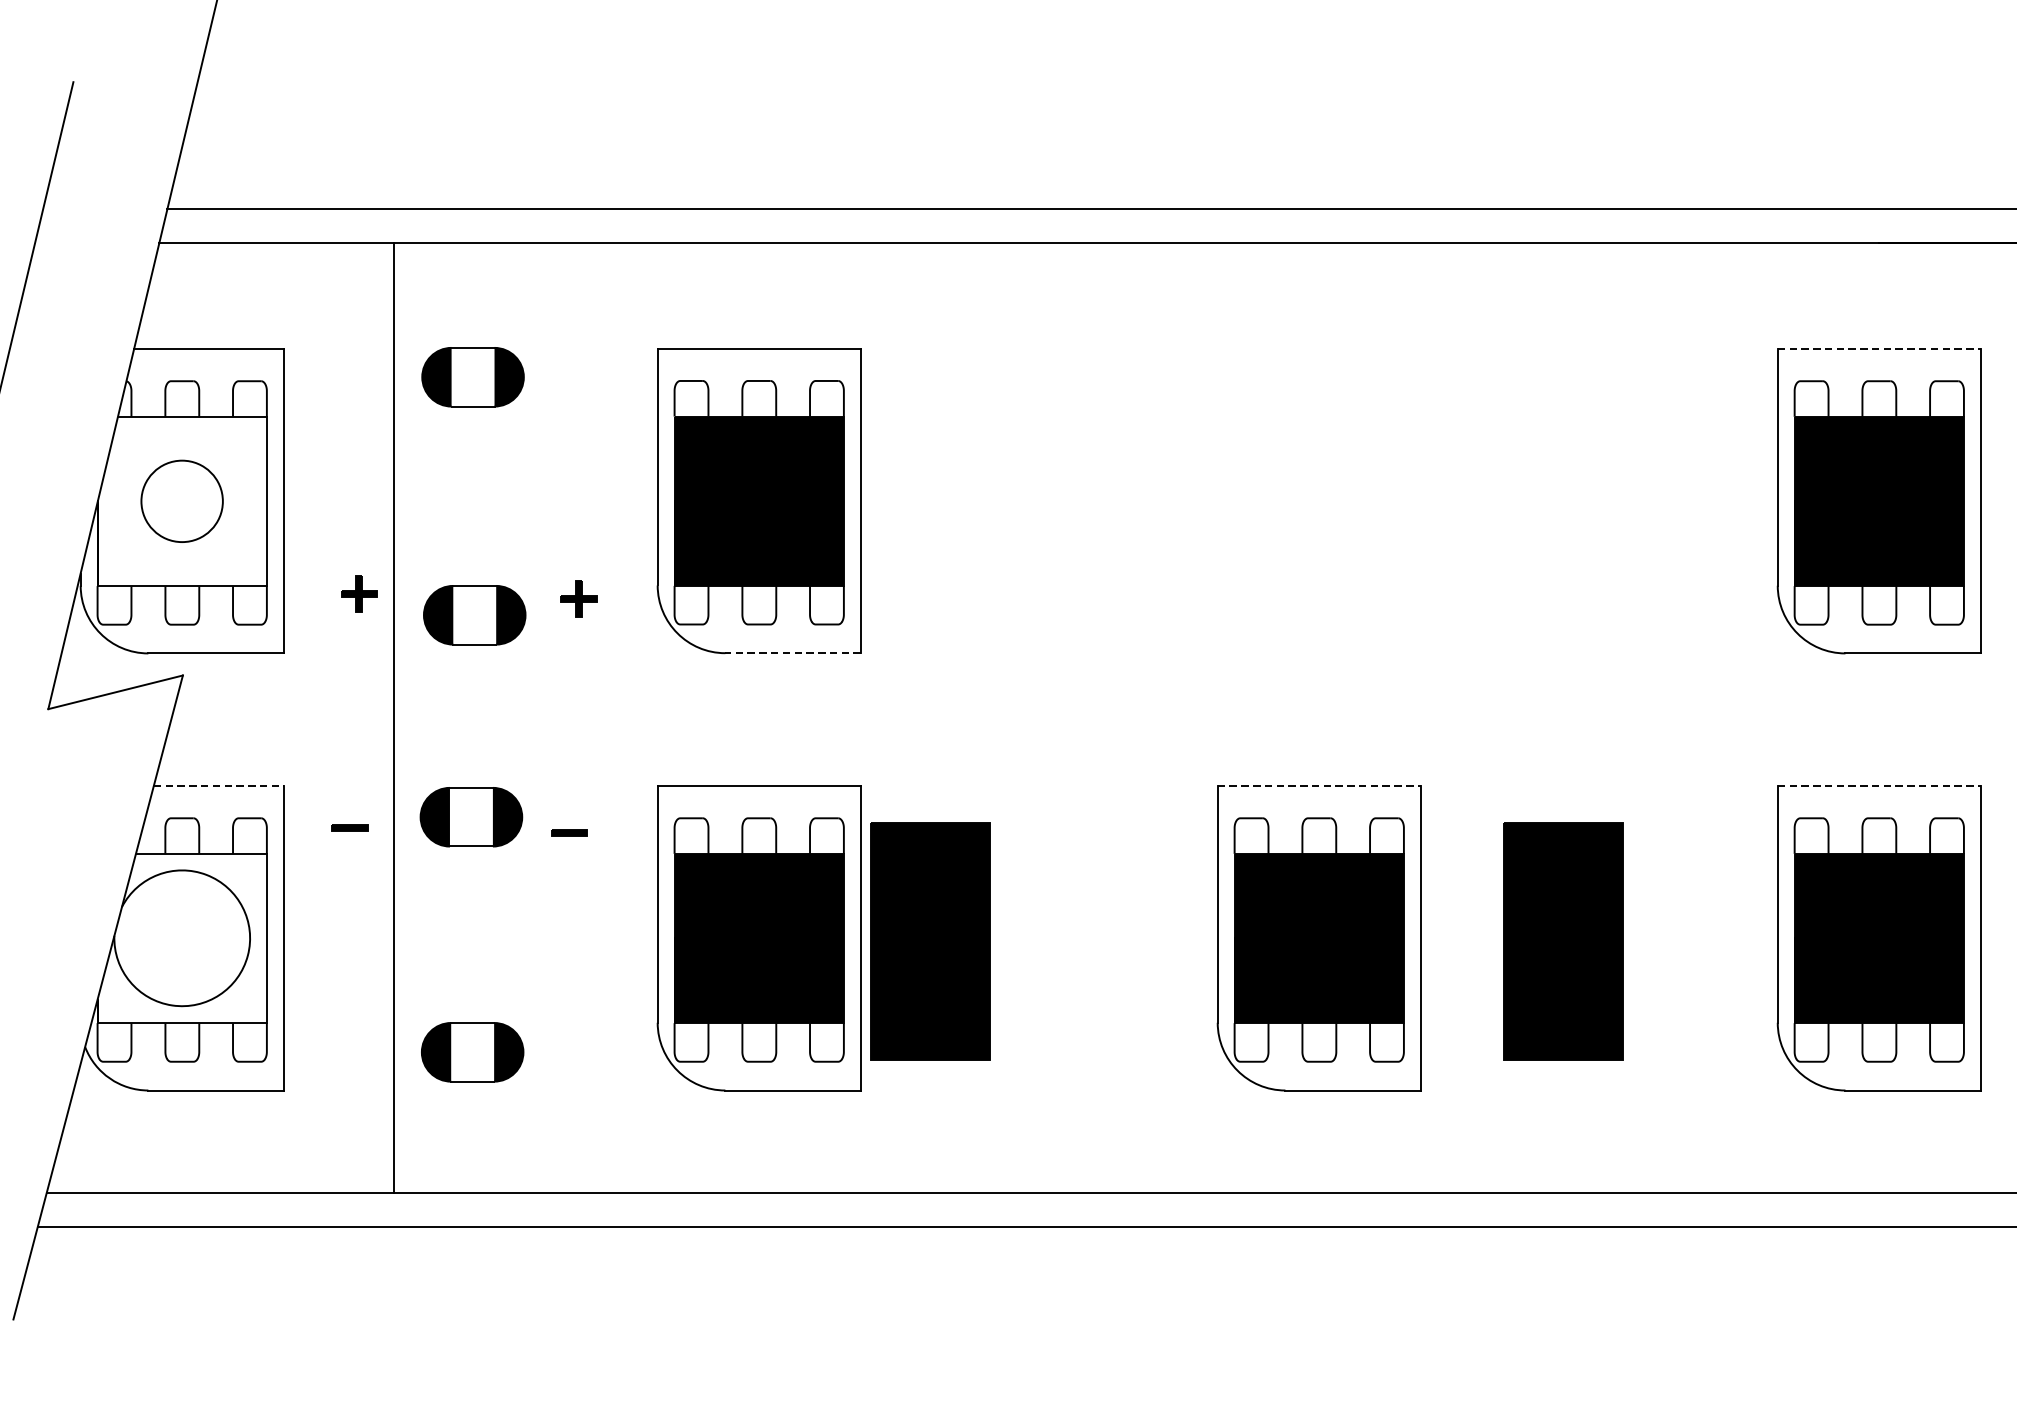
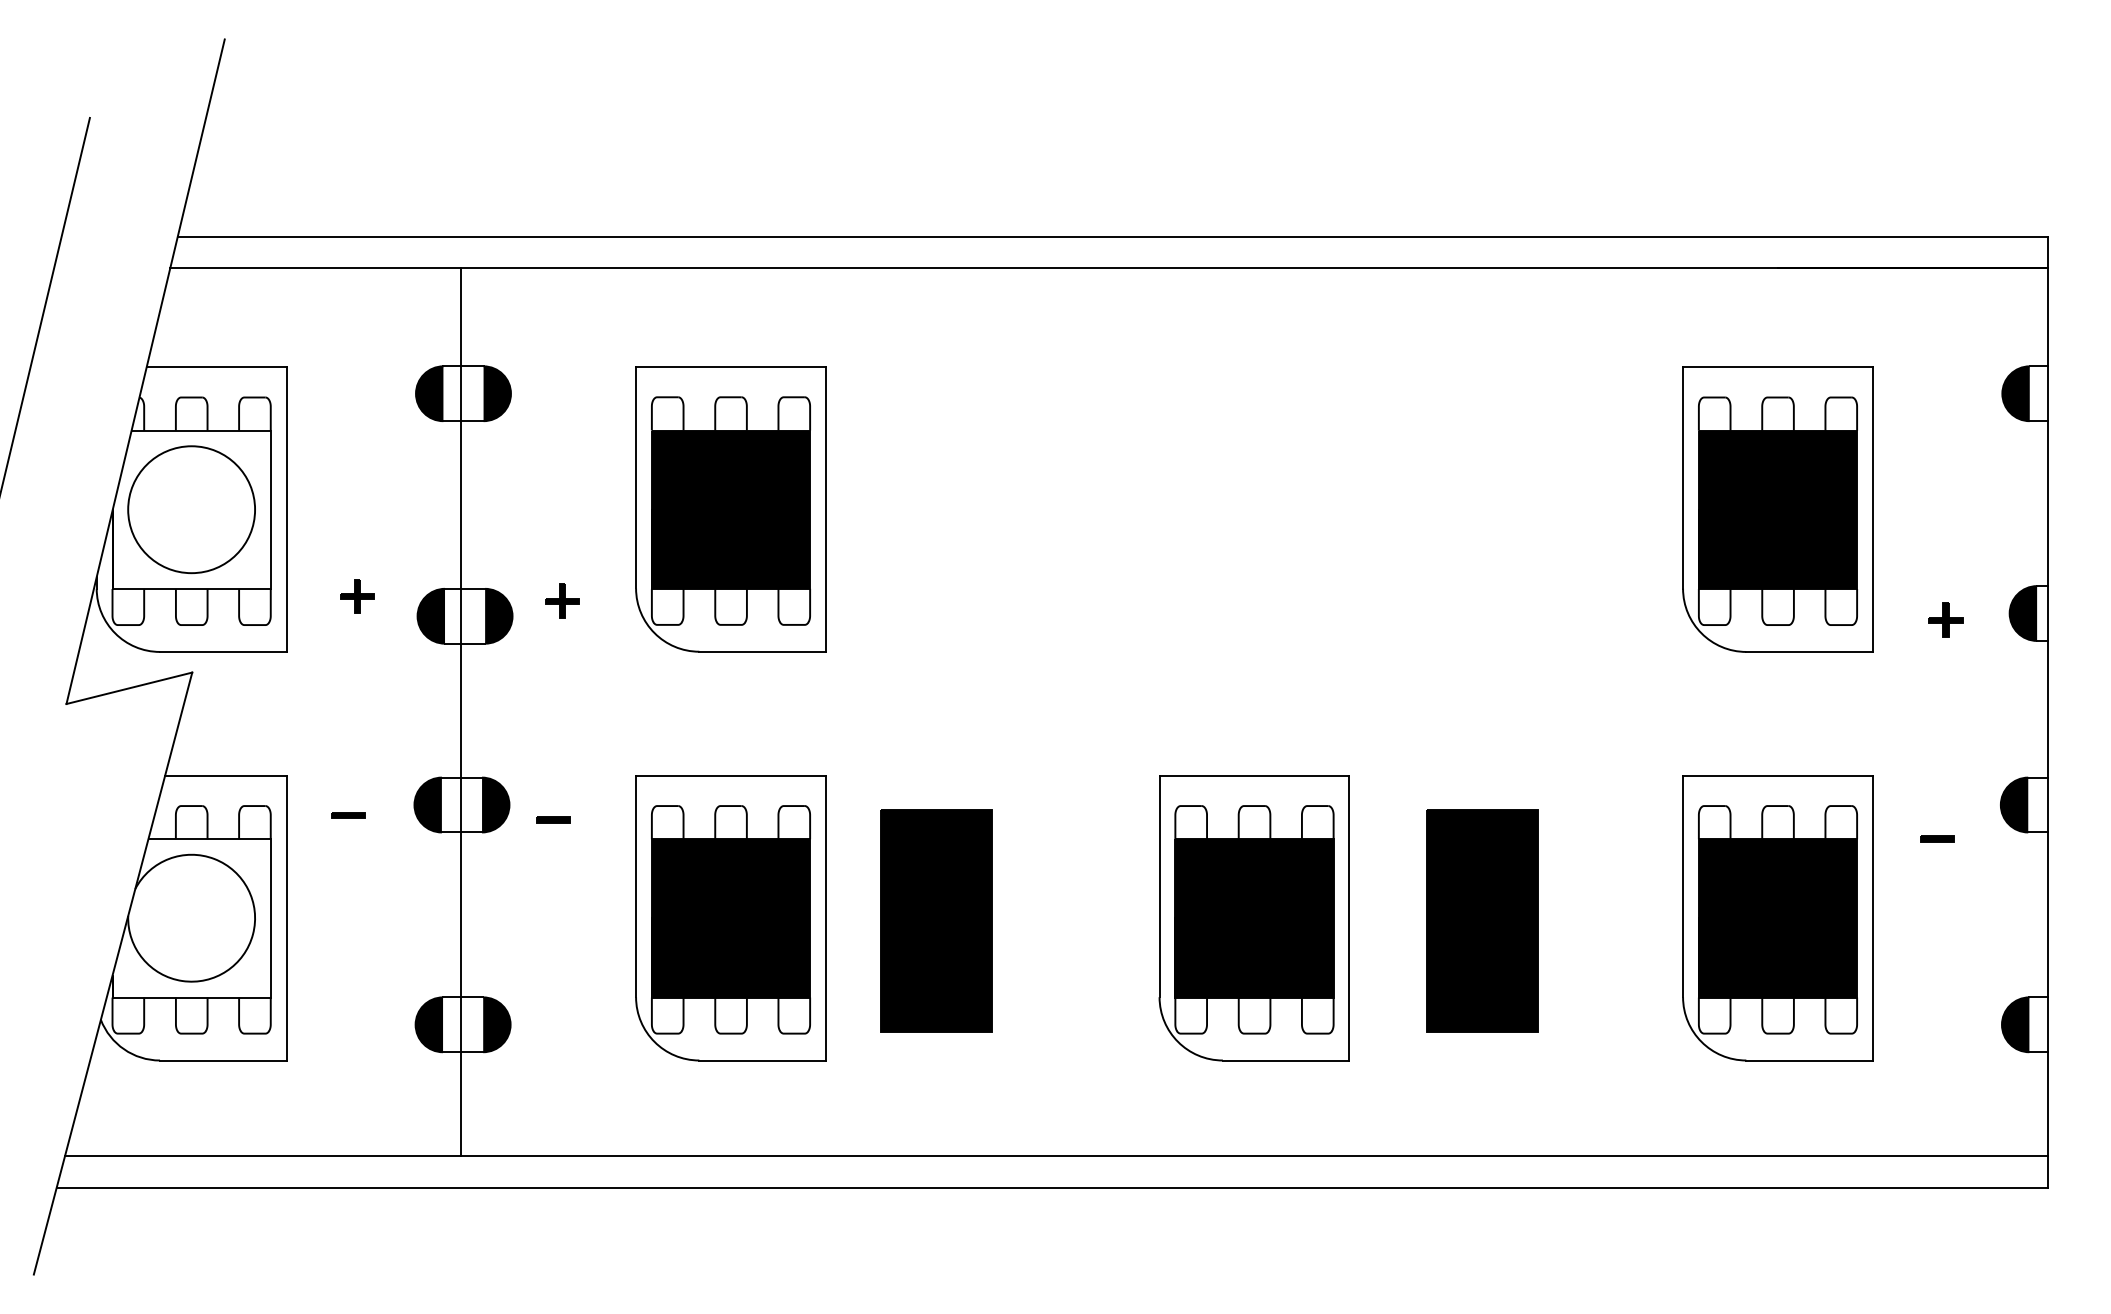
line: (1879, 349) -> (1778, 367), dashed -> solid
circle: (182, 501) -> (191, 509), size x1.67
line: (792, 652) -> (762, 651), dashed -> solid
line: (393, 718) -> (461, 712), moved
line: (218, 785) -> (225, 775), dashed -> solid
line: (1319, 785) -> (1254, 775), dashed -> solid
line: (1879, 785) -> (1778, 775), dashed -> solid
part: (930, 940) -> (936, 920), moved

